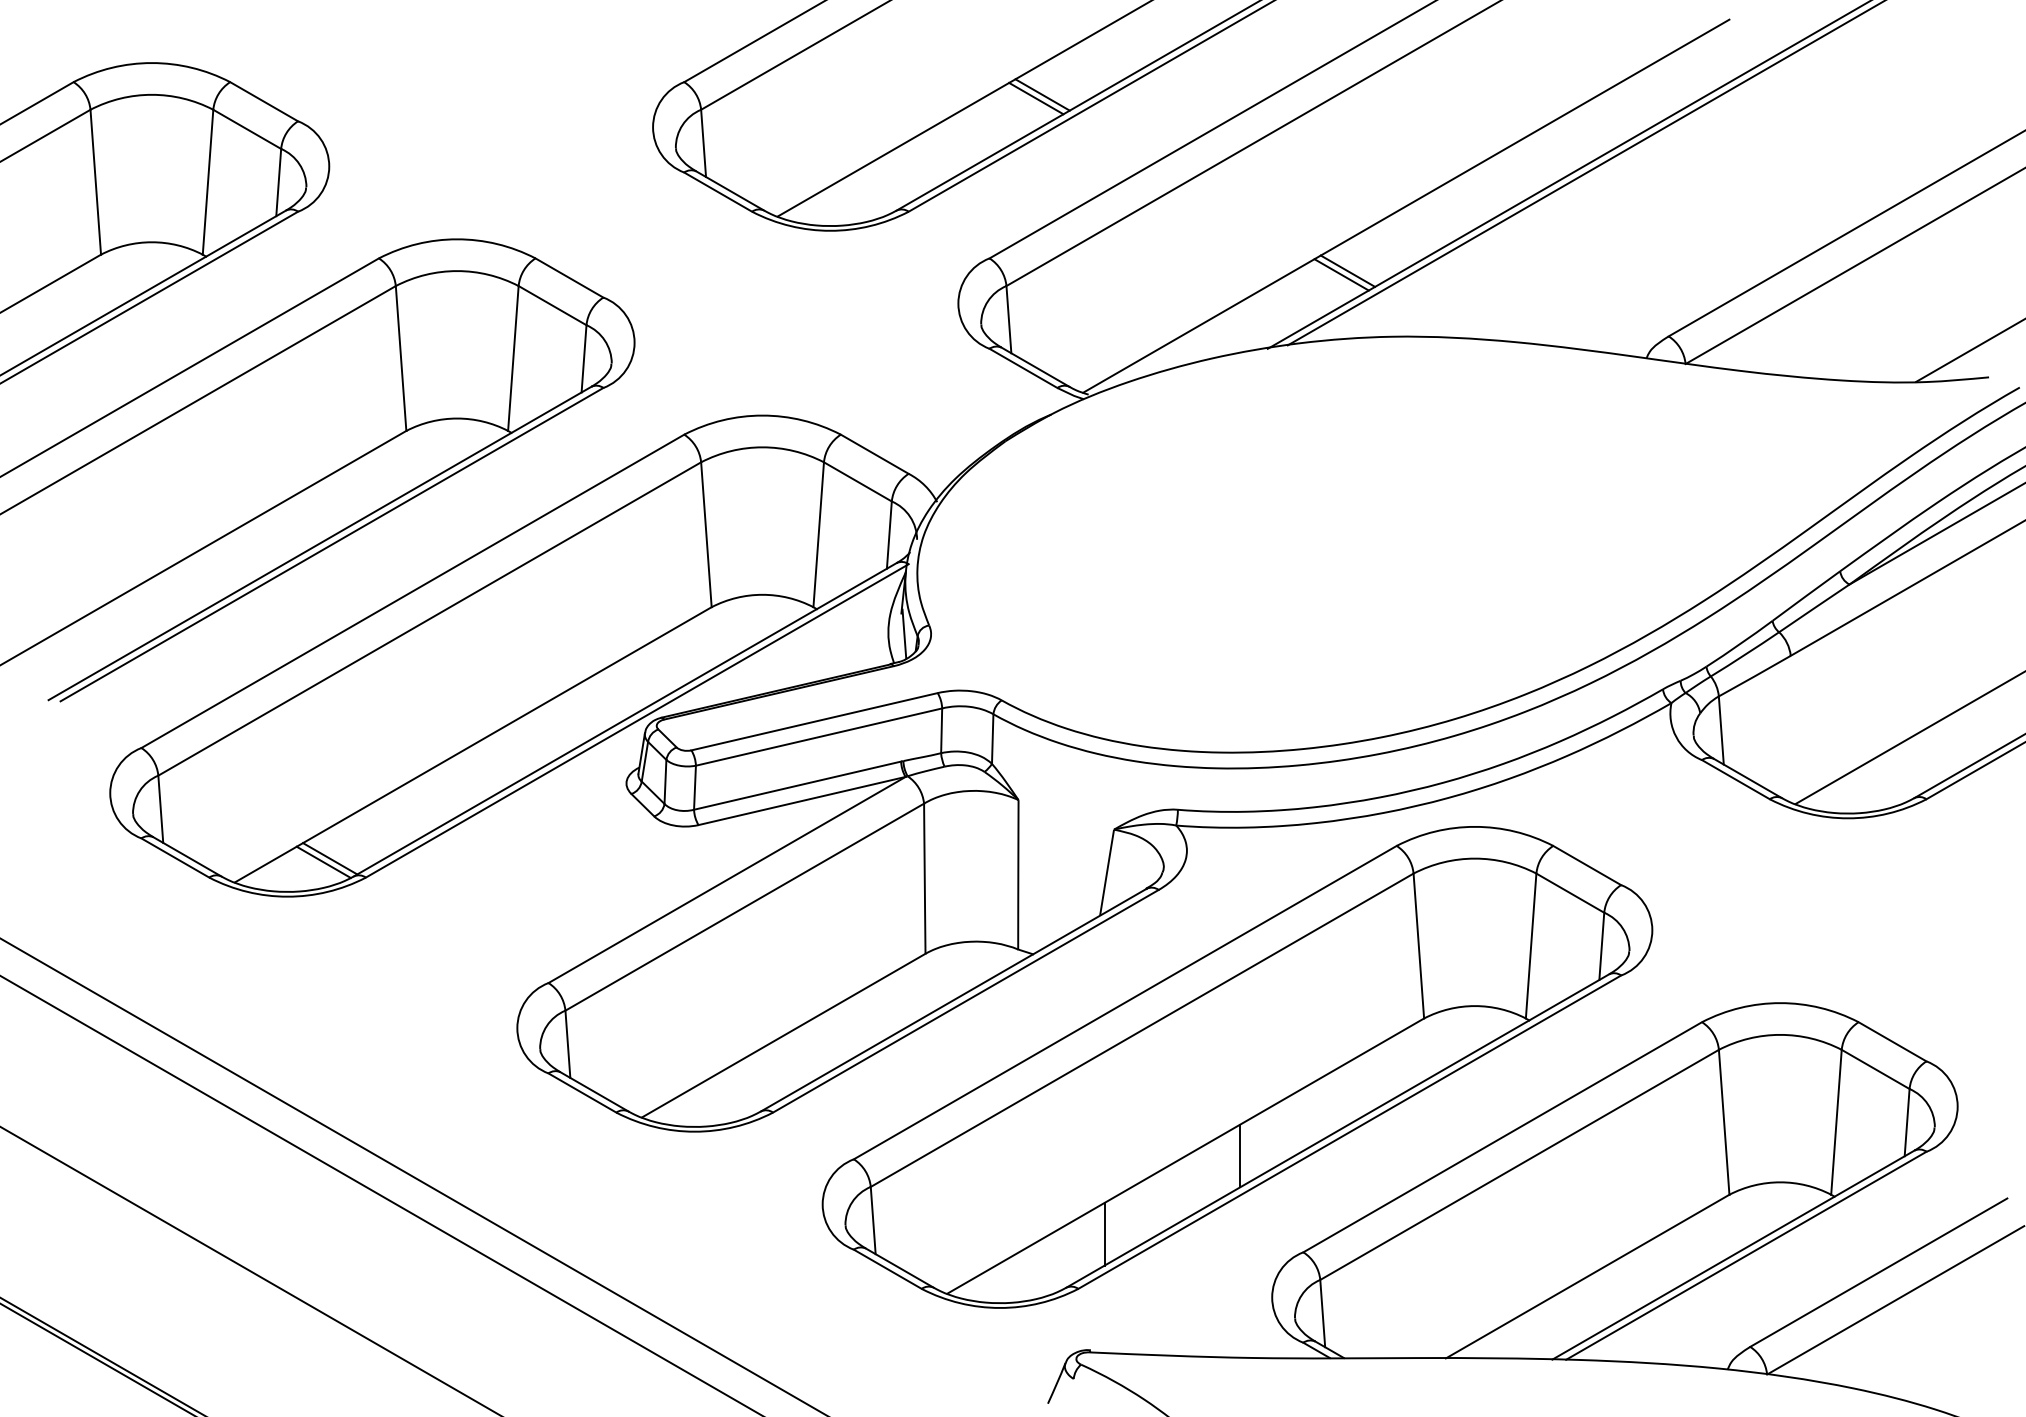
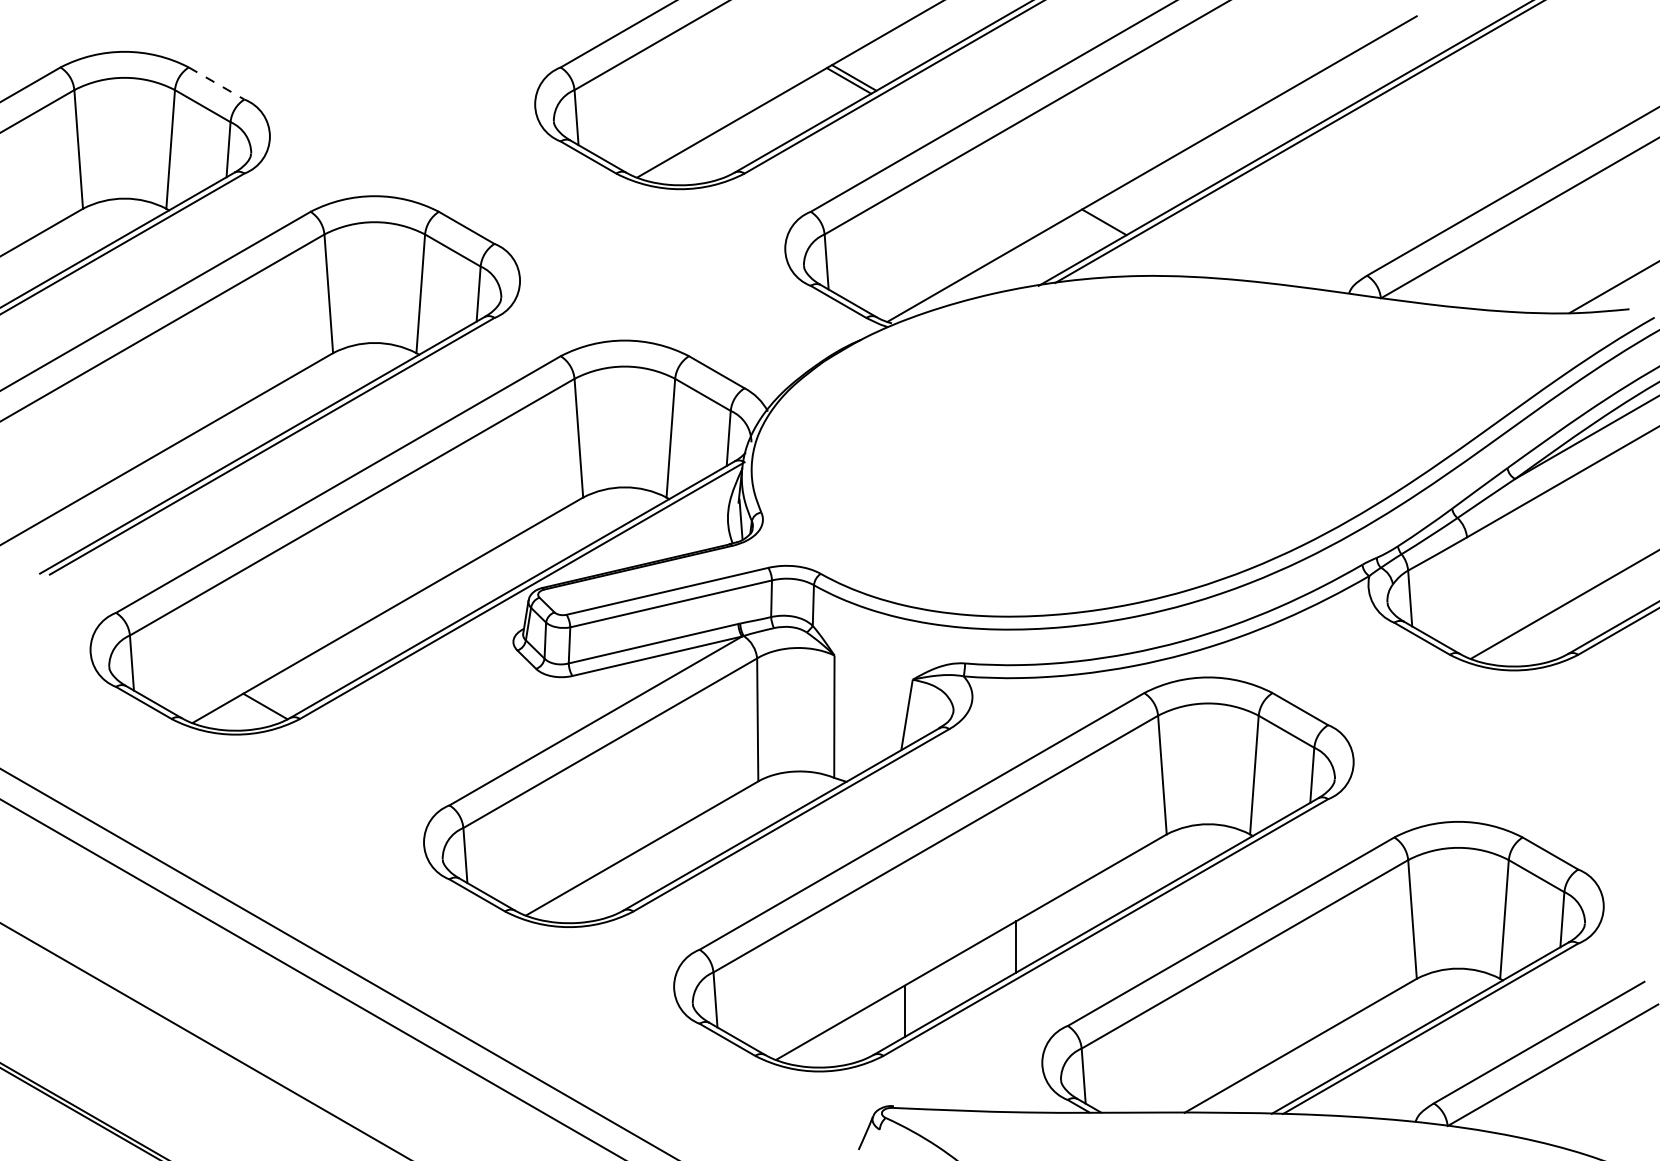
line: (264, 101) -> (216, 83), solid -> dashed
line: (1341, 274) -> (1099, 225), removed
line: (330, 858) -> (270, 703), removed

